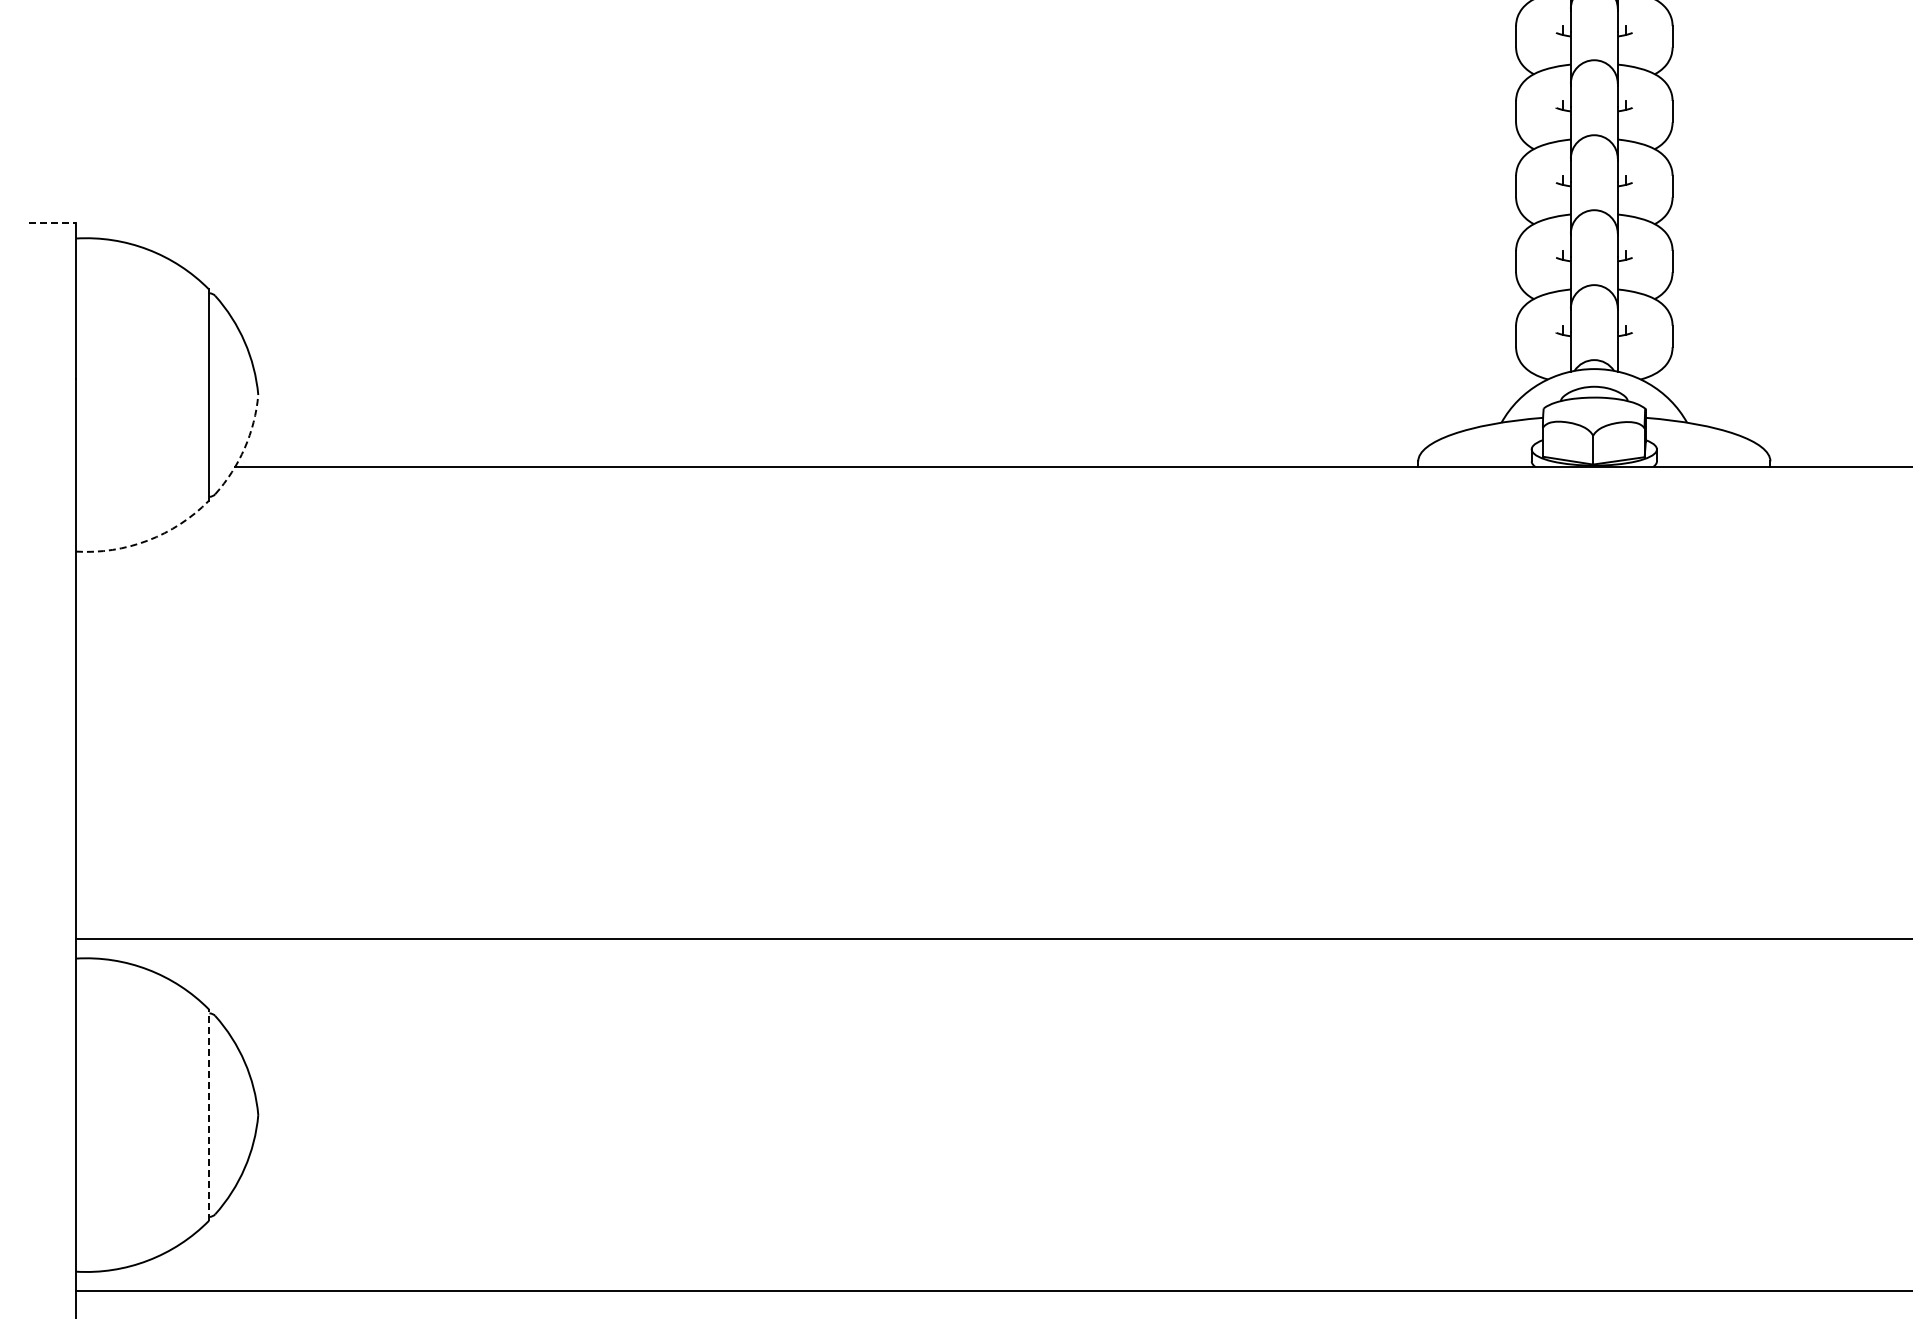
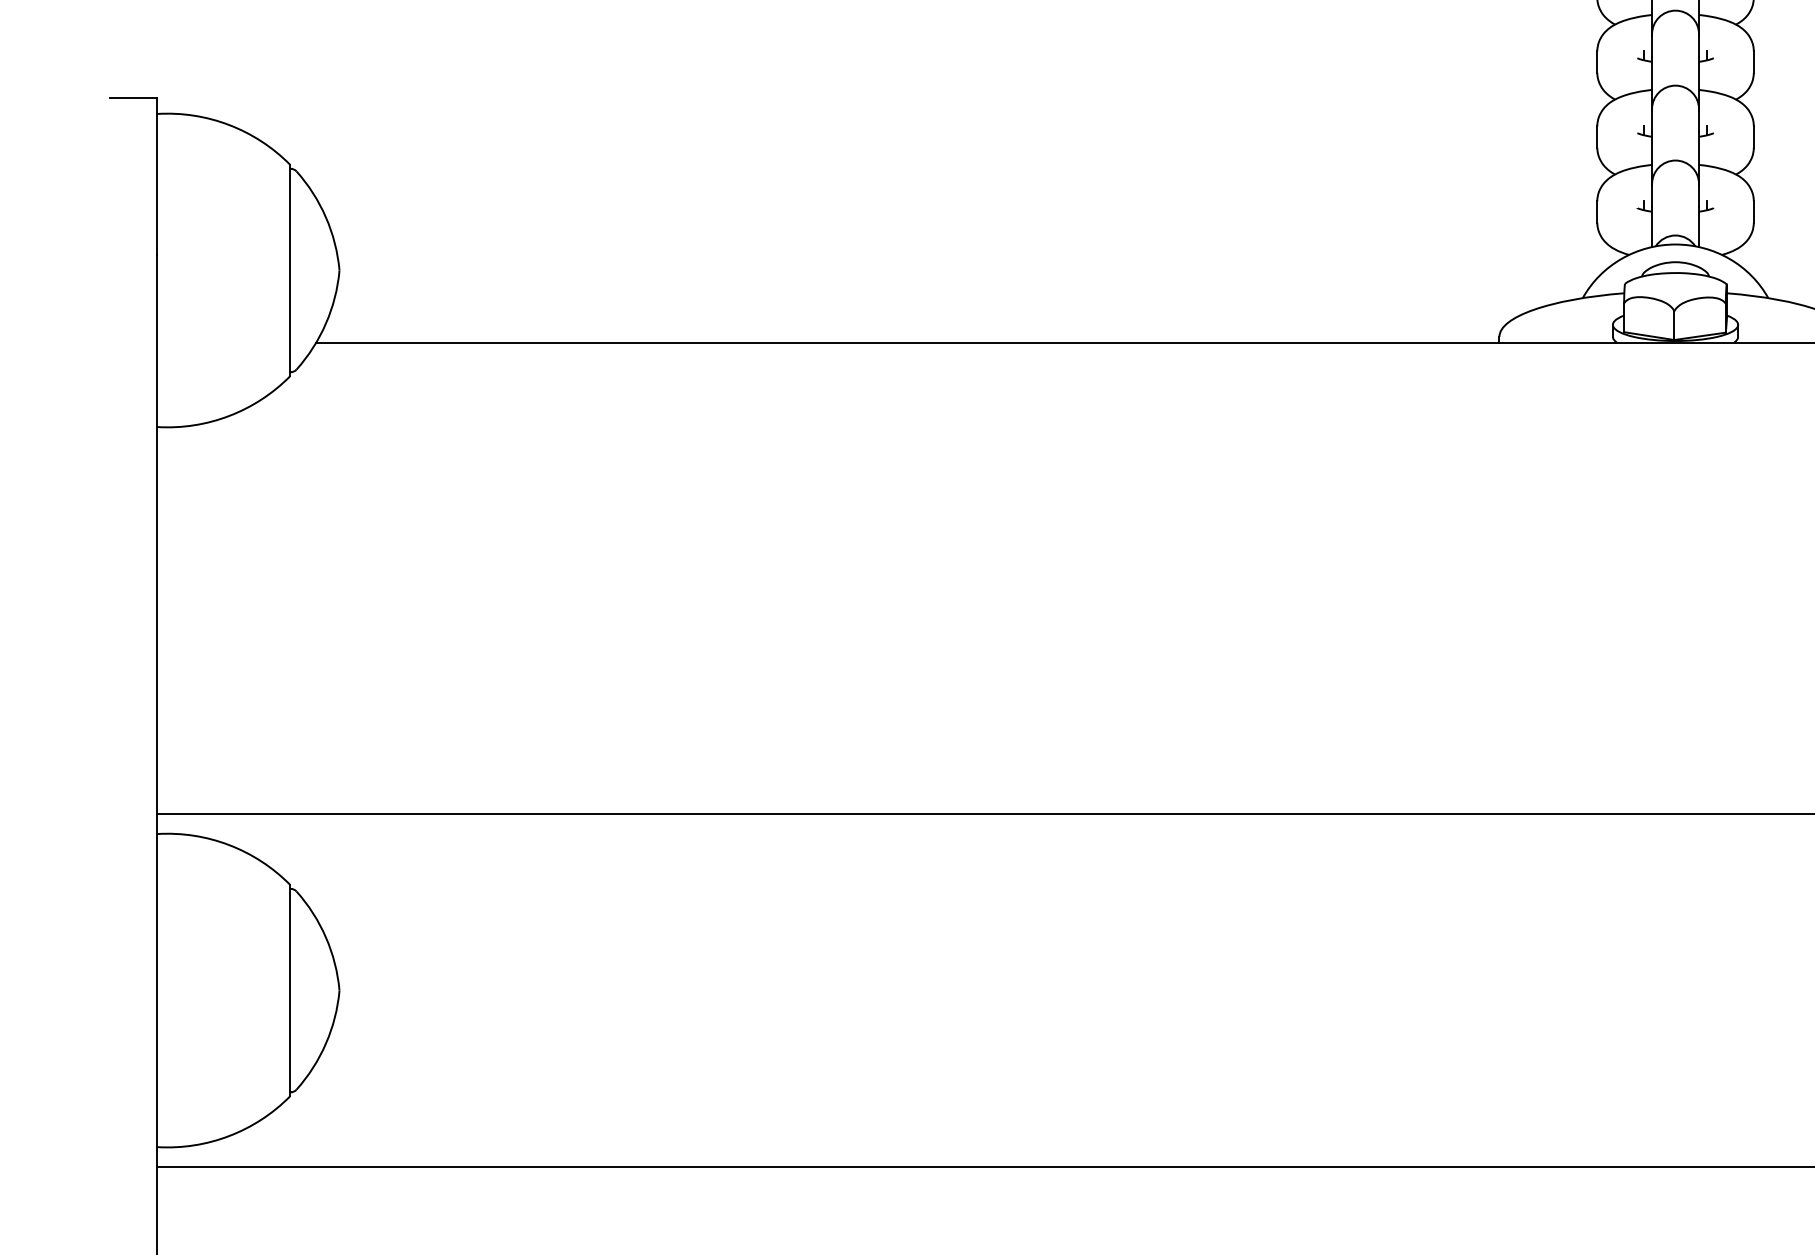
line: (52, 222) -> (133, 97), dashed -> solid
arc: (244, 448) -> (325, 323), dashed -> solid
arc: (148, 540) -> (229, 415), dashed -> solid
line: (208, 1115) -> (289, 990), dashed -> solid

